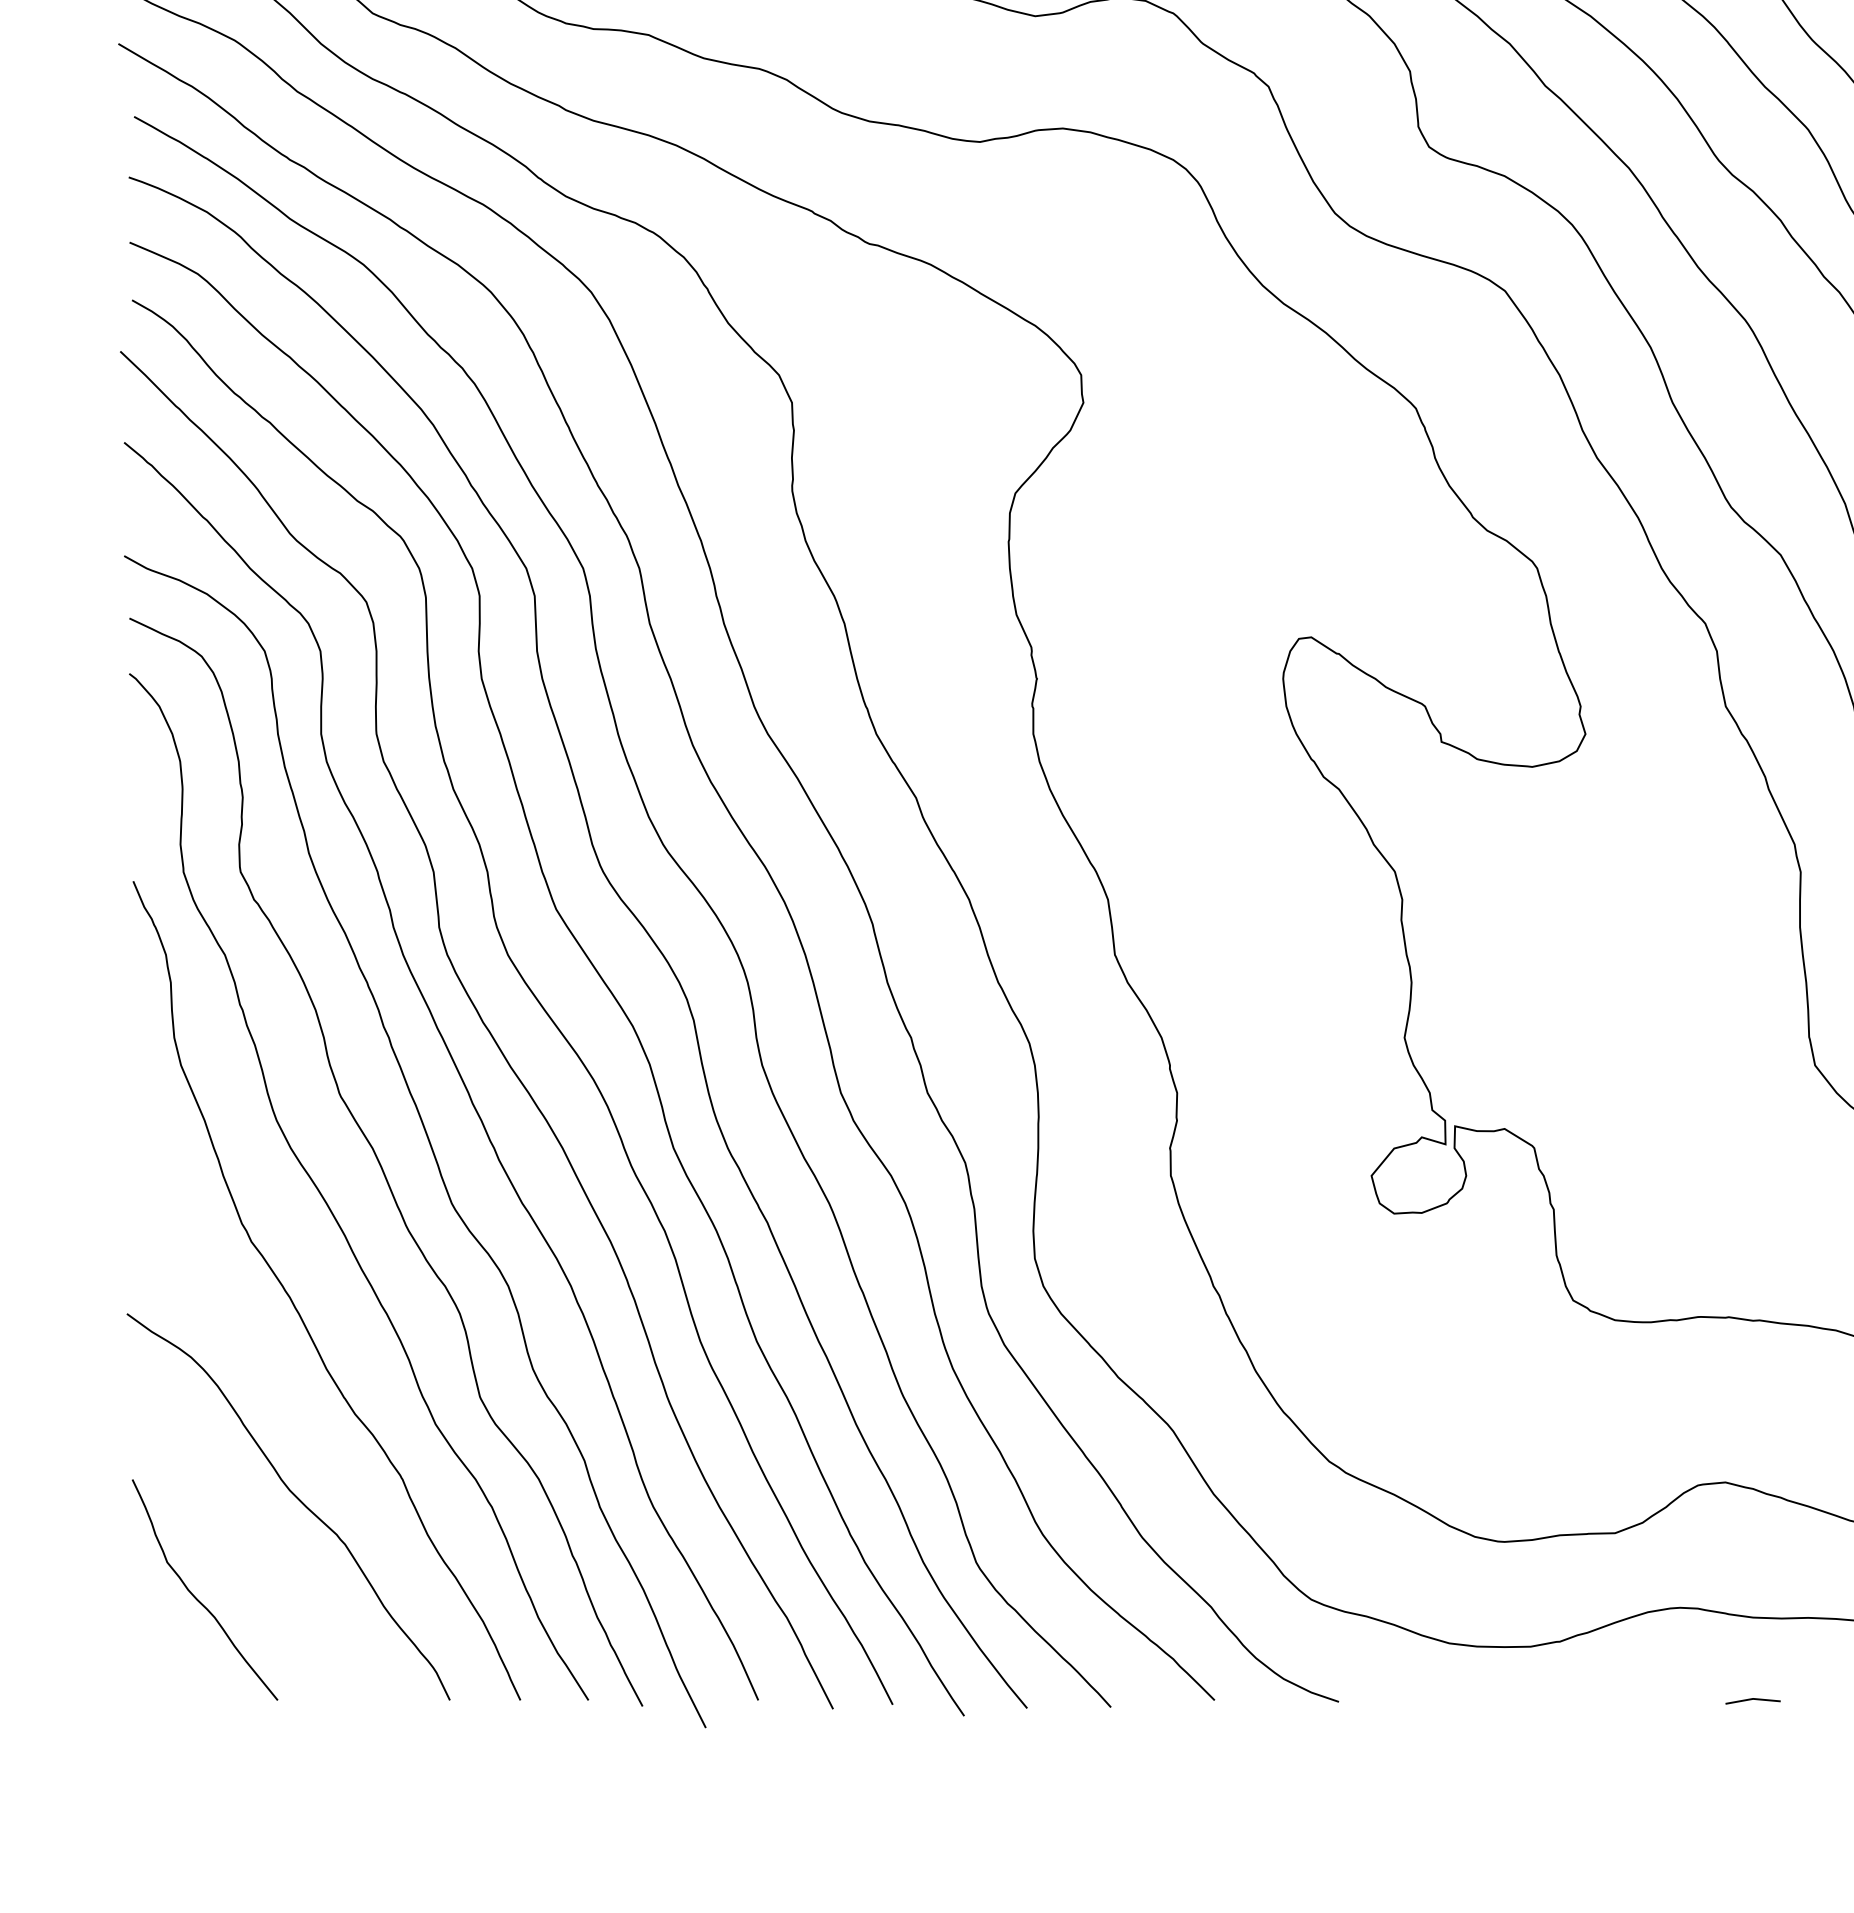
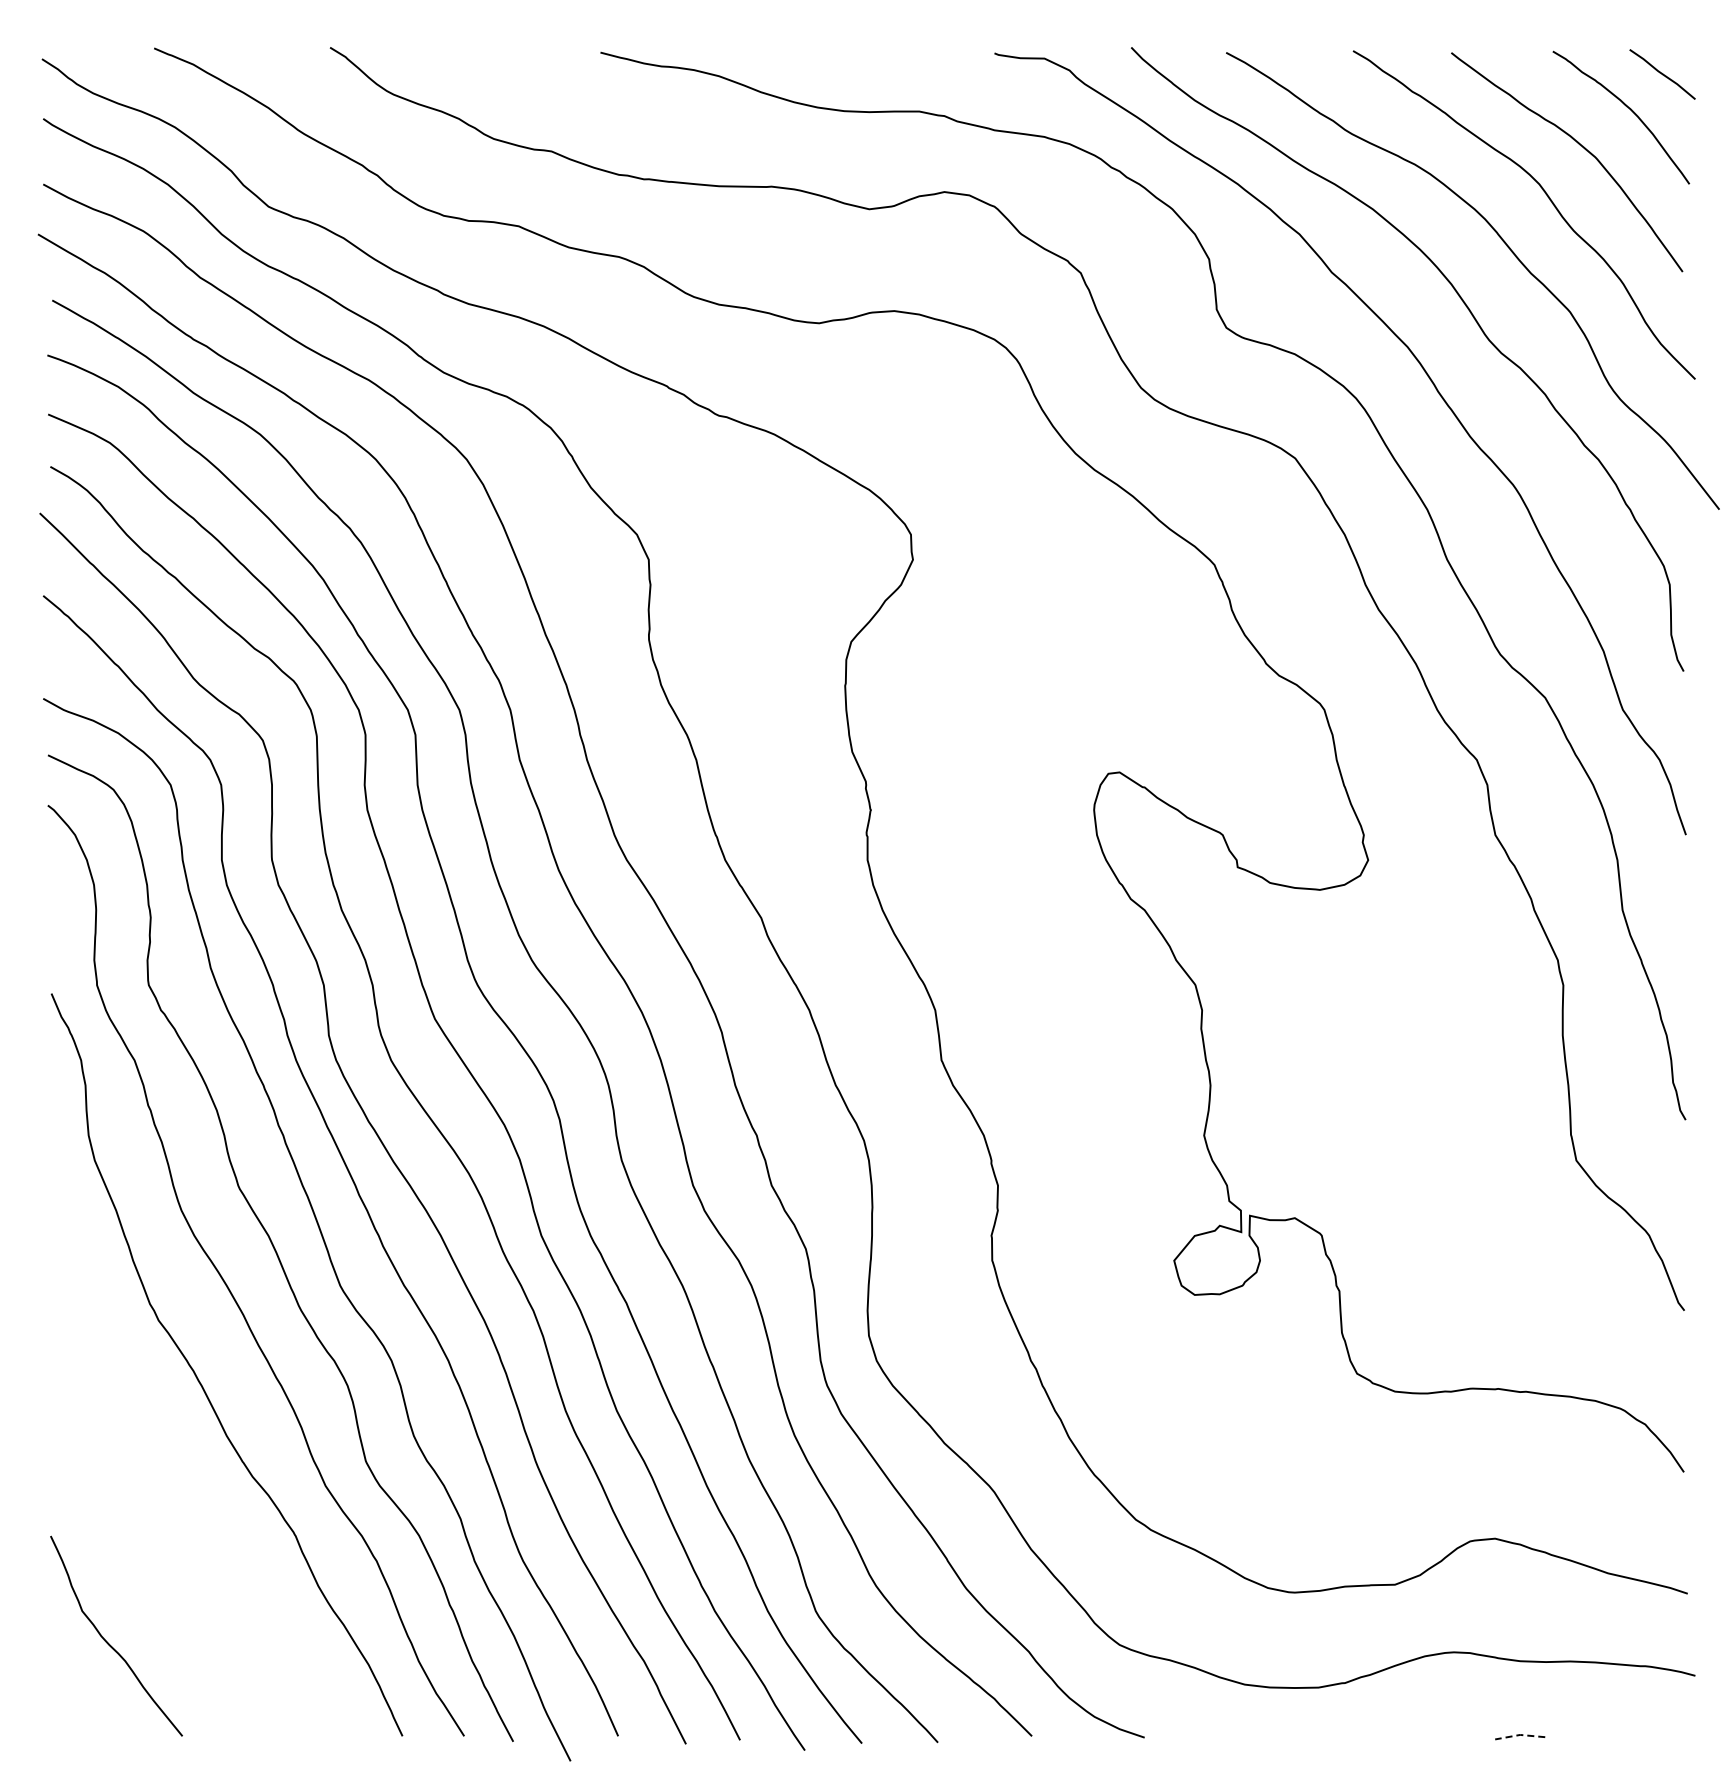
curve: (296, 1498) -> (199, 1553), removed
line: (1753, 1698) -> (1520, 1734), solid -> dashed

